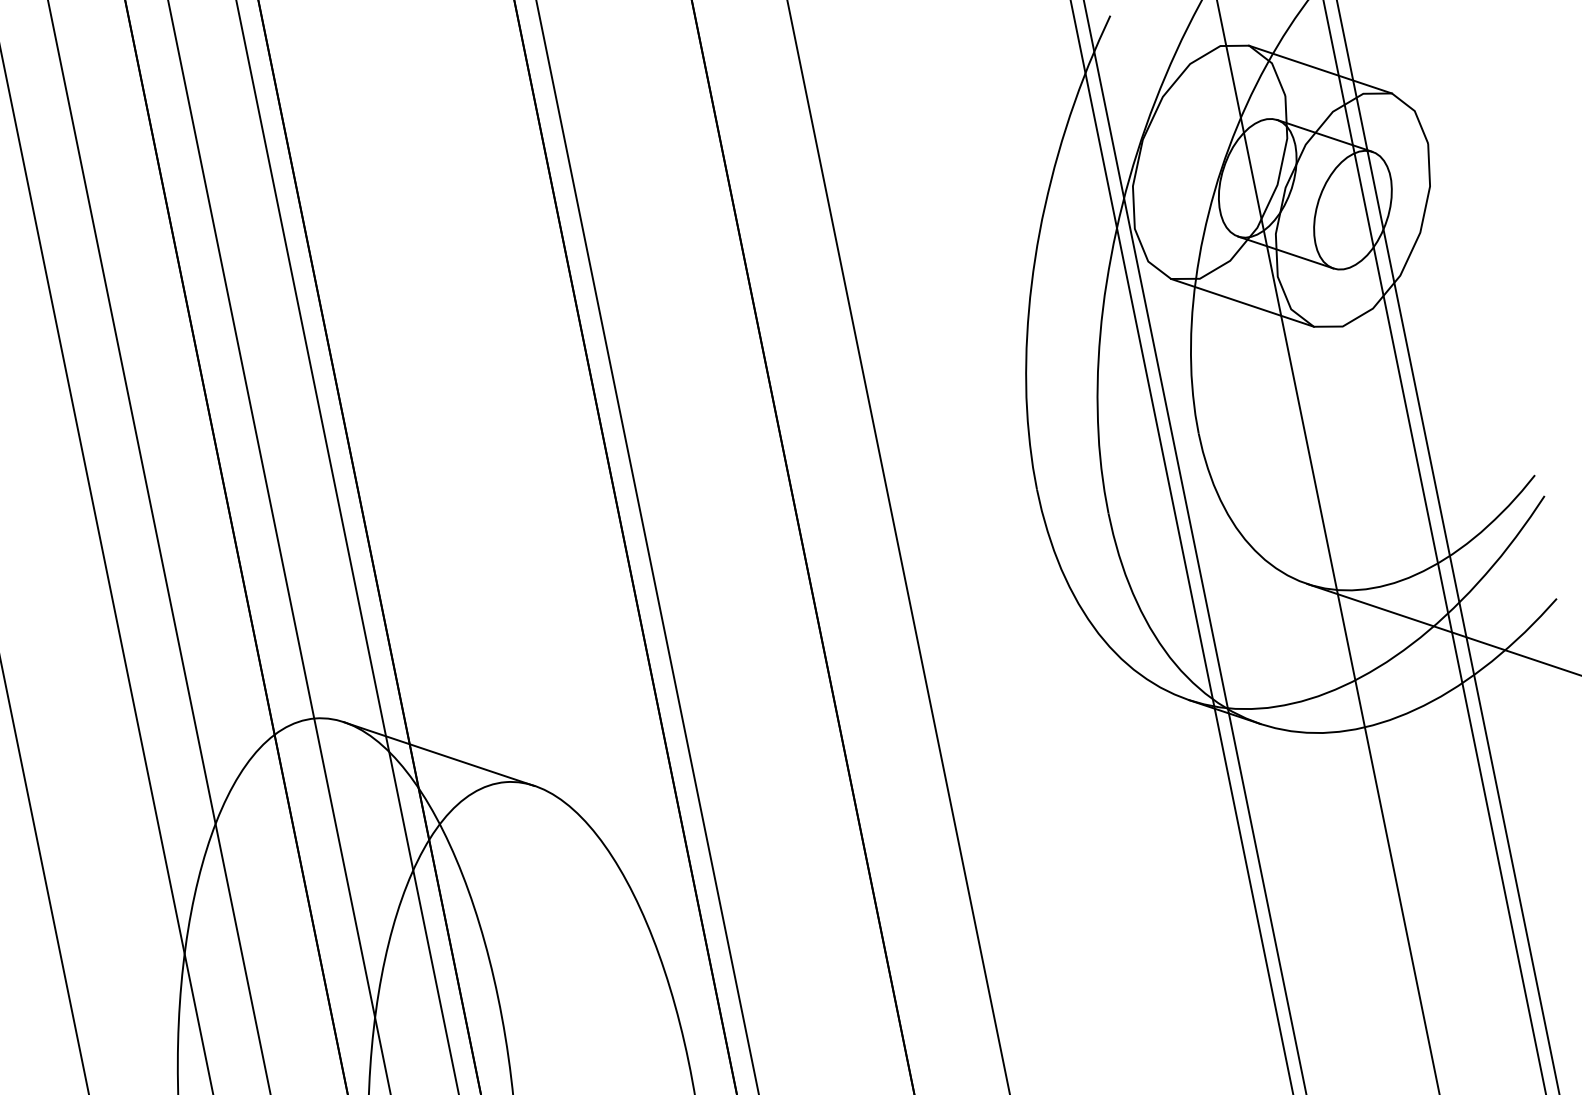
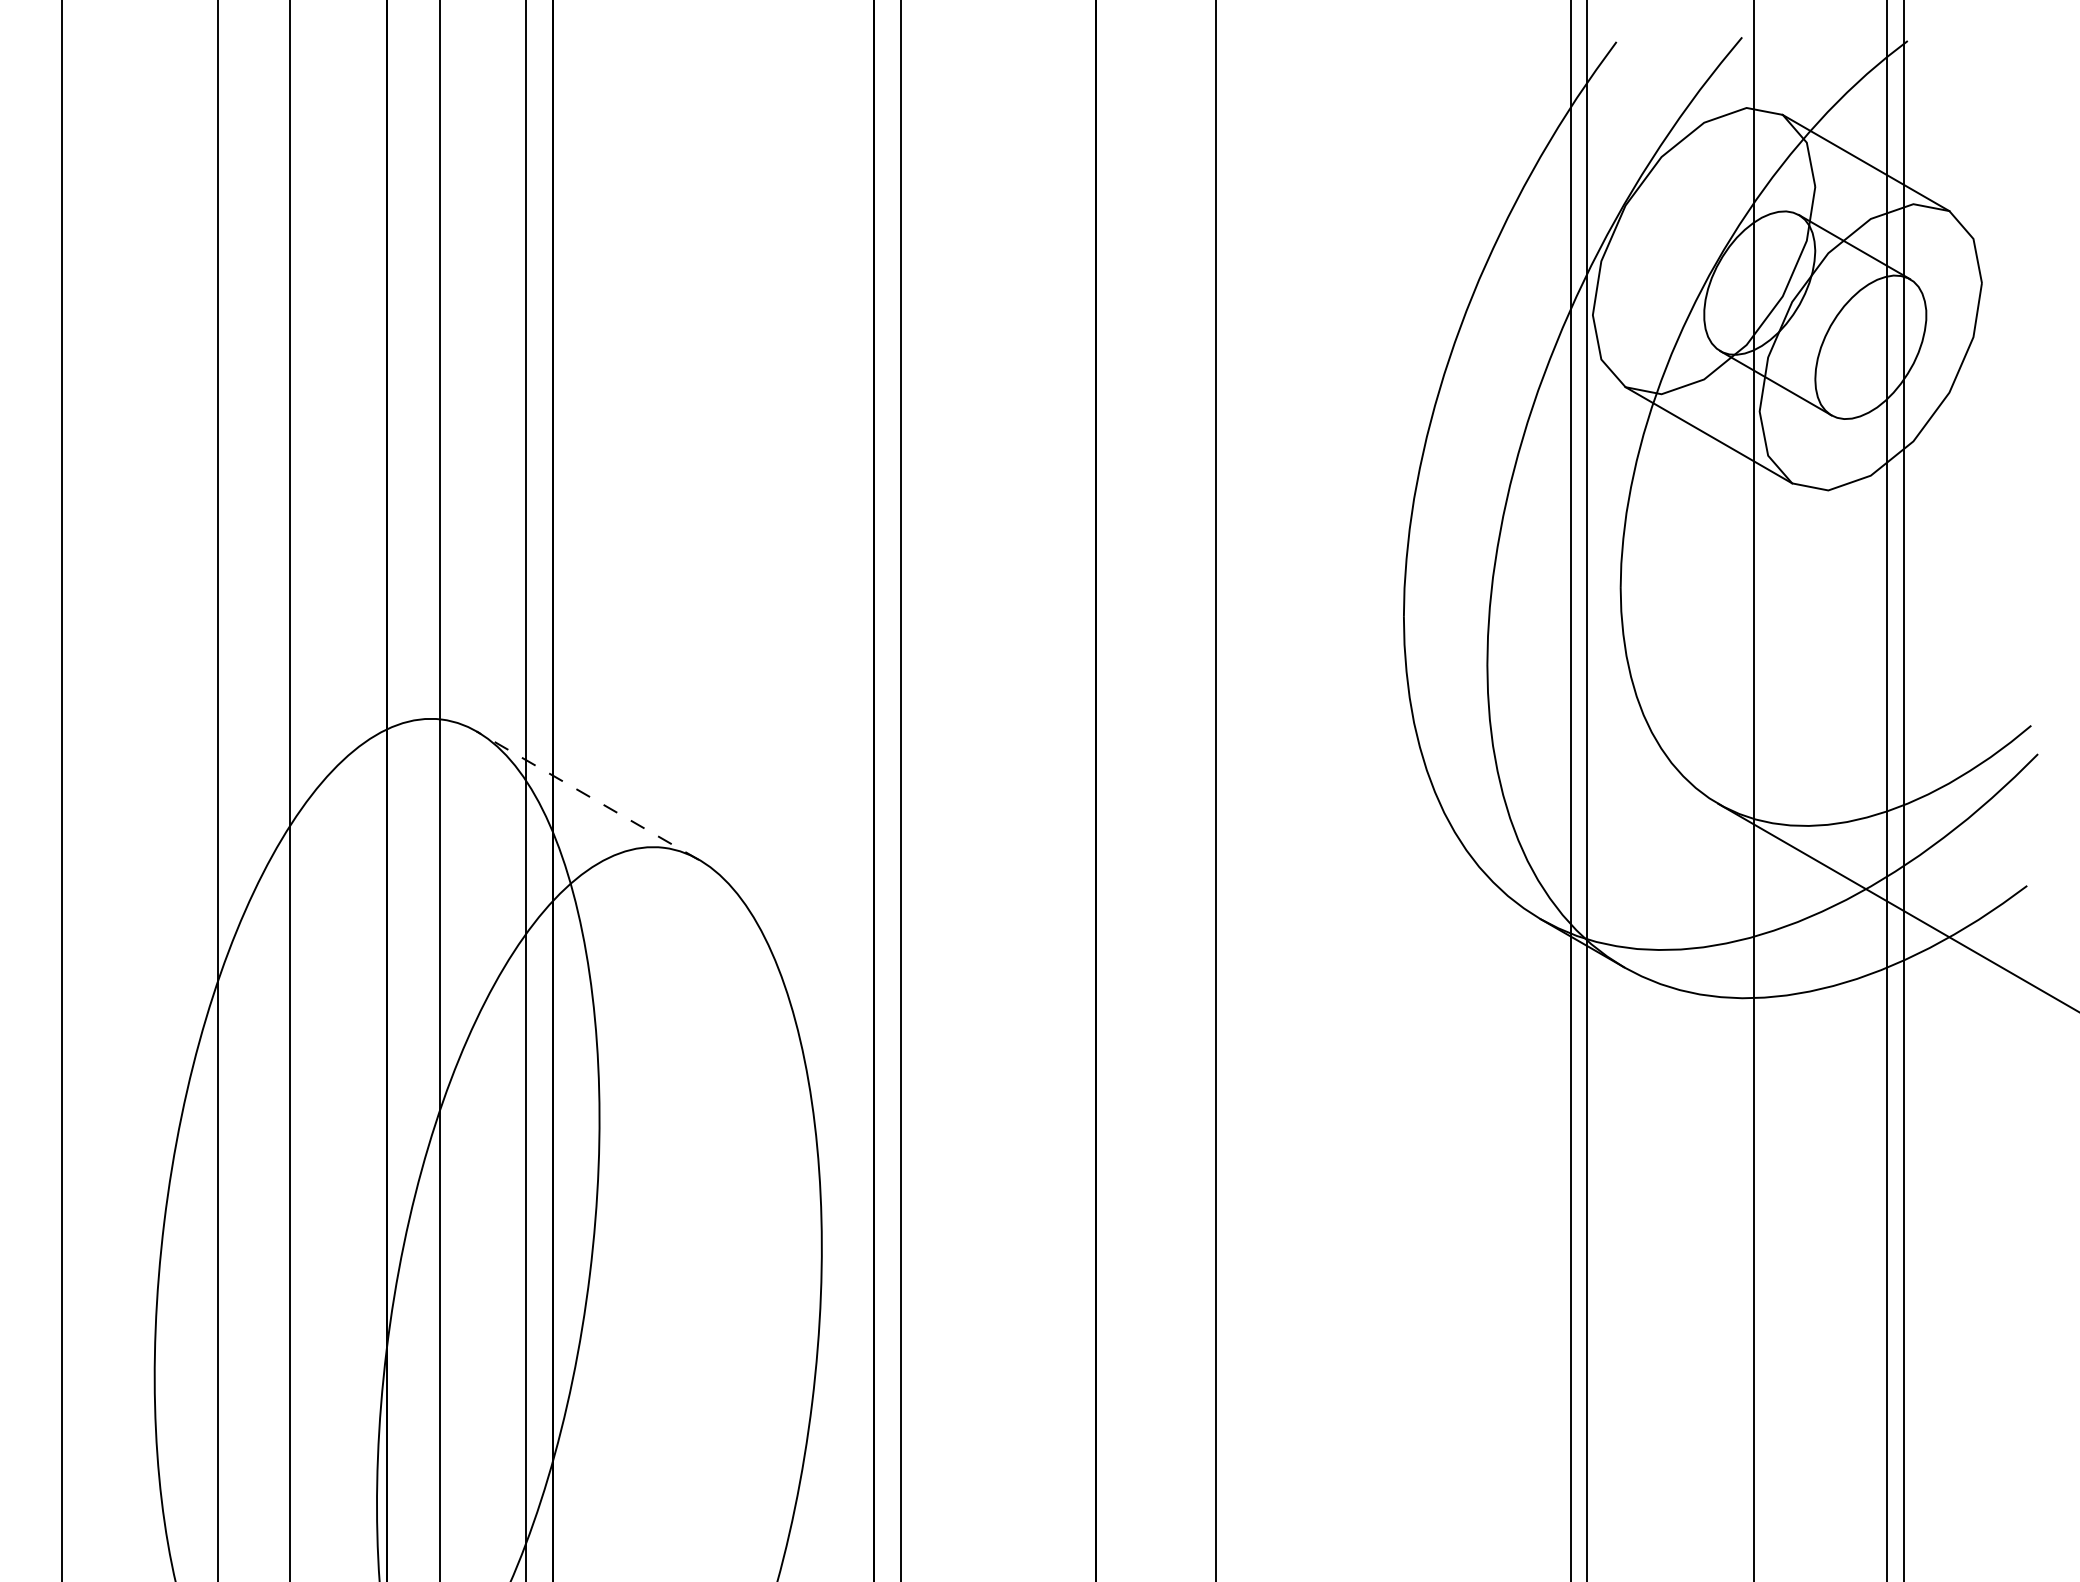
line: (438, 753) -> (587, 795), solid -> dashed

